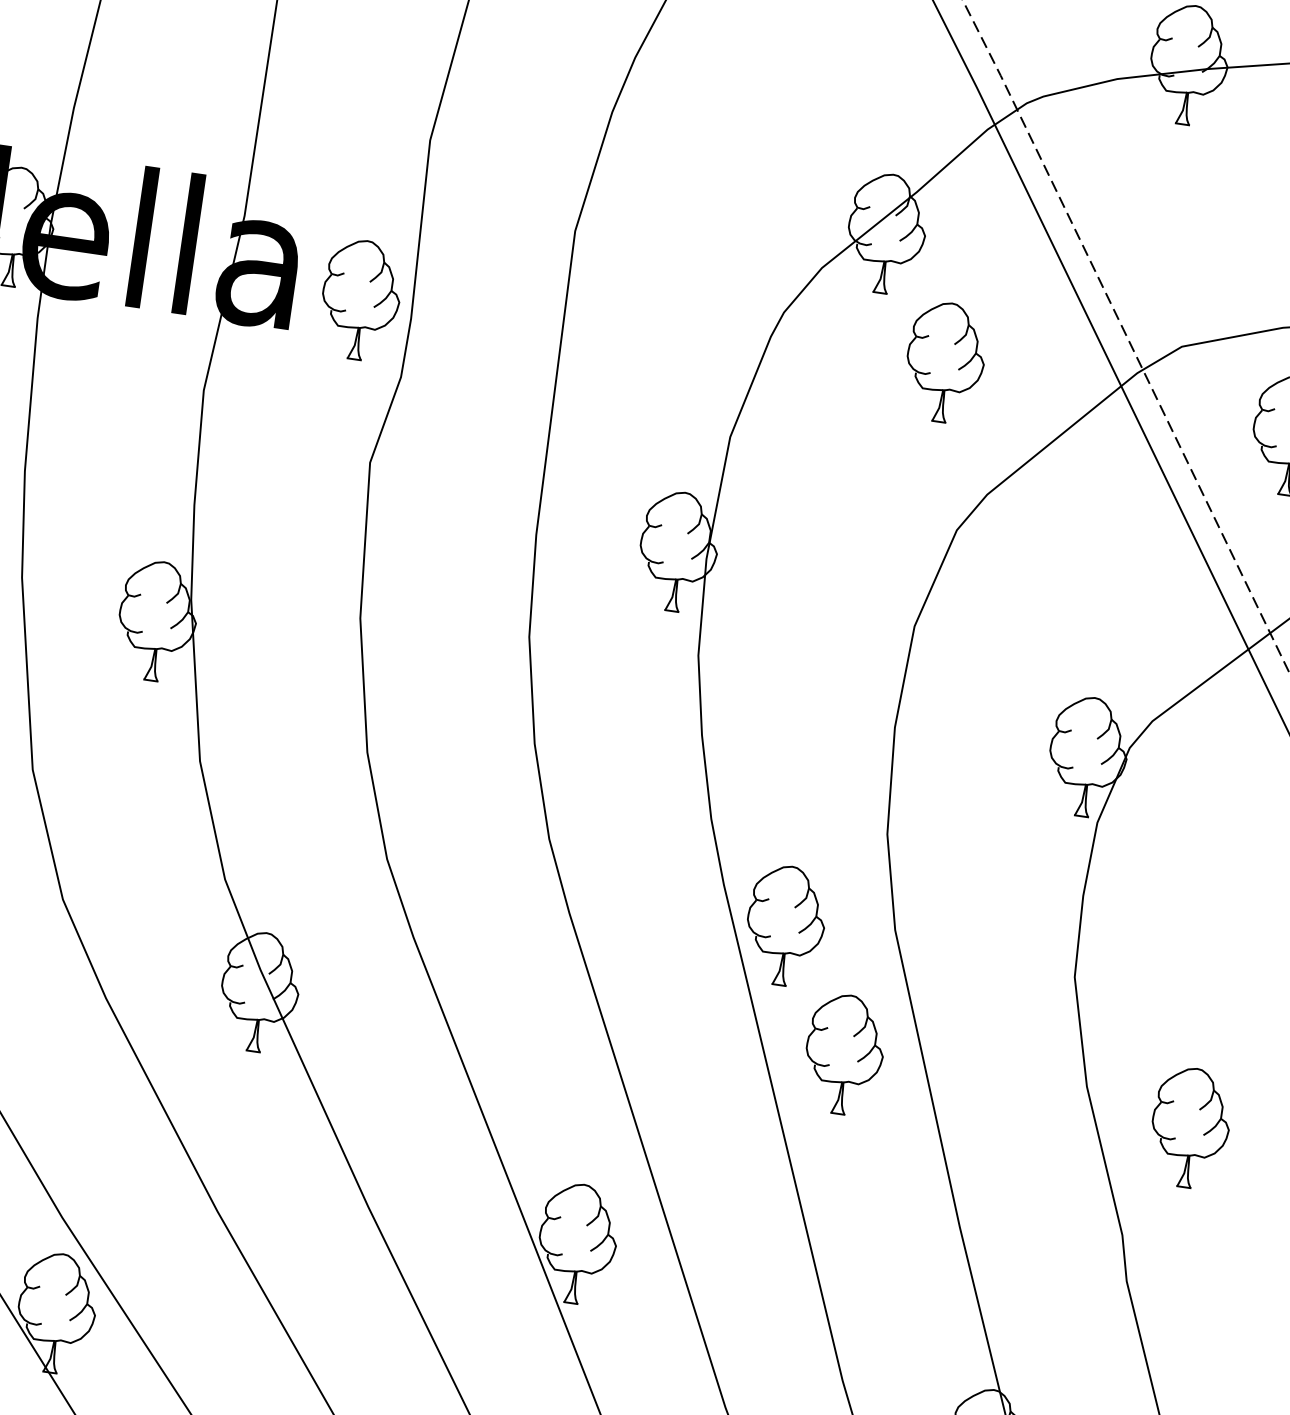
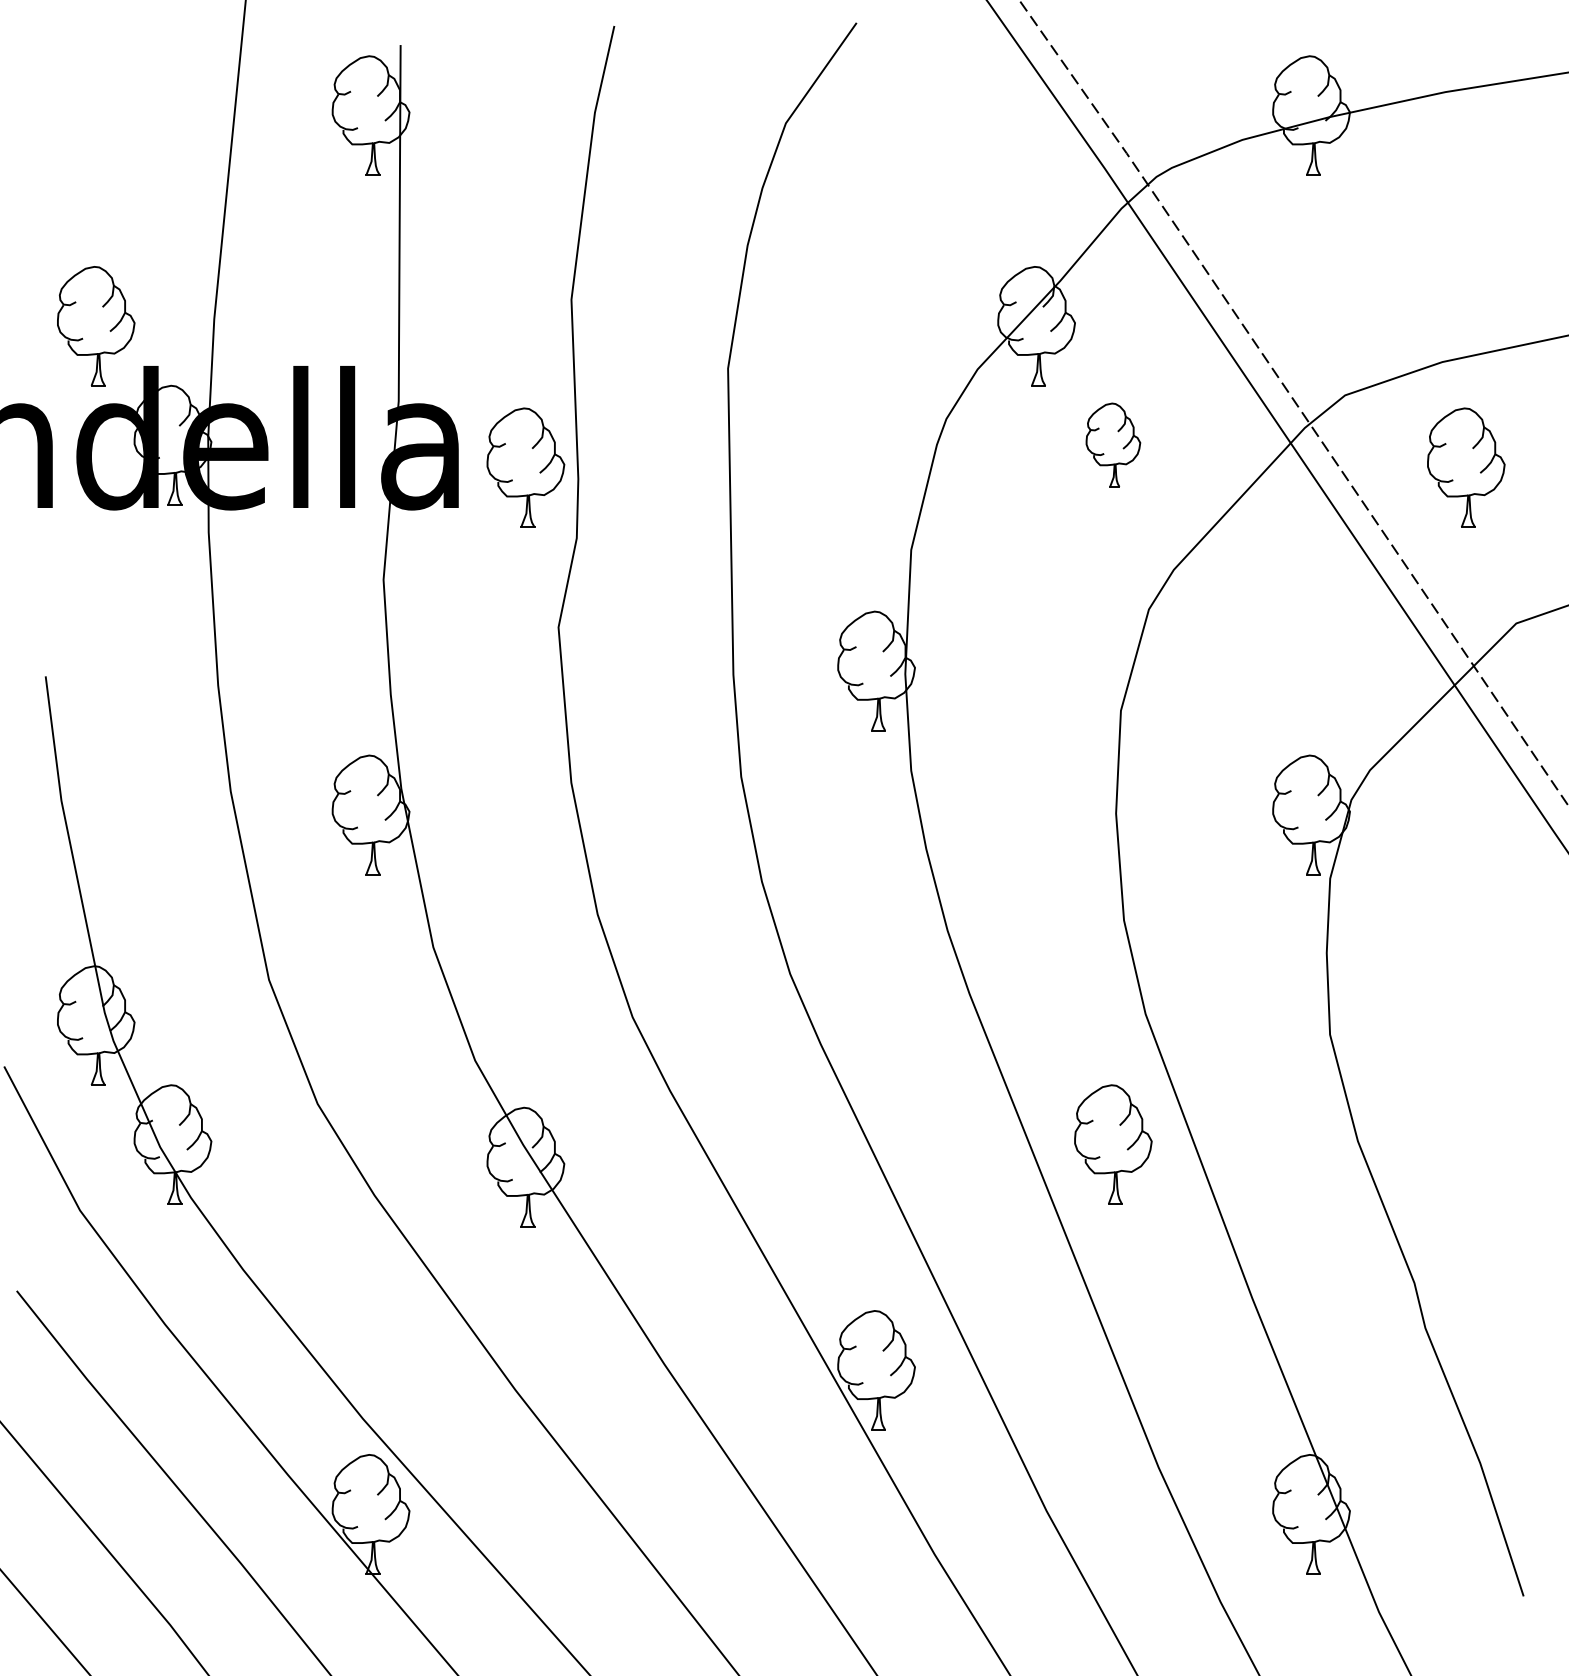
part: (945, 361) -> (1113, 444), size x0.7
part: (785, 925) -> (1036, 1025), removed
part: (1190, 1127) -> (1466, 1166), removed

